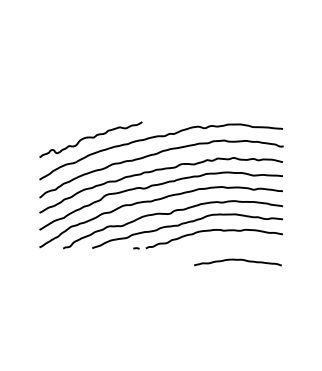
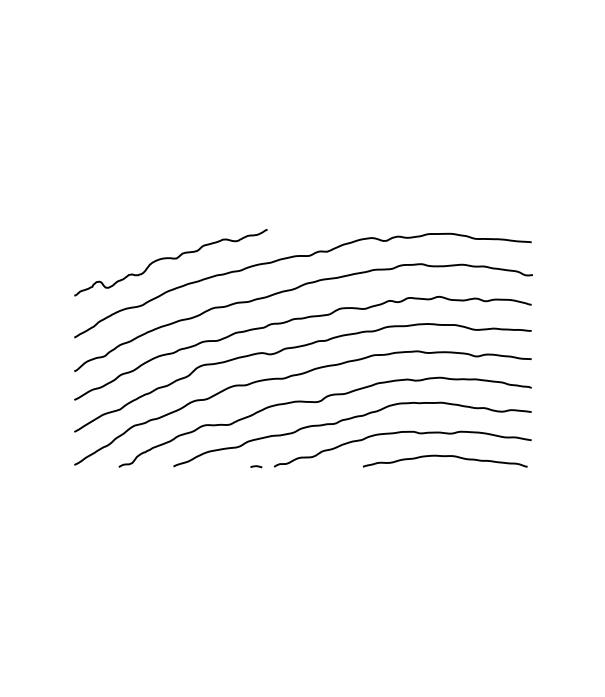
curve: (237, 260) -> (444, 457), moved

